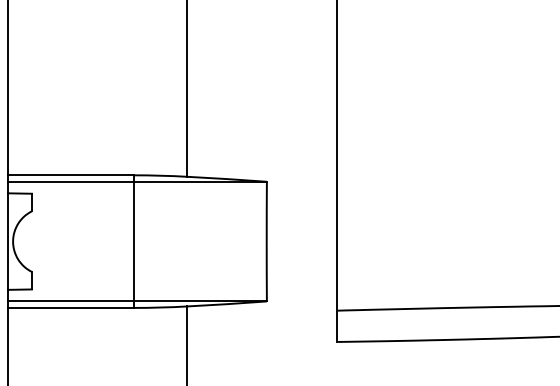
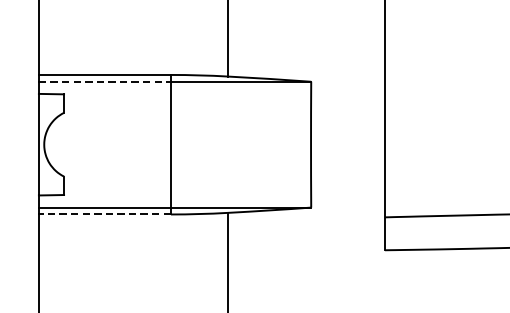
line: (70, 181) -> (104, 81), solid -> dashed
line: (70, 307) -> (104, 214), solid -> dashed

